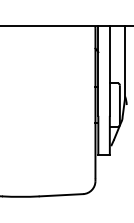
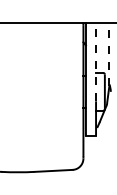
line: (125, 61) -> (109, 53), solid -> dashed
line: (110, 70) -> (96, 61), solid -> dashed

